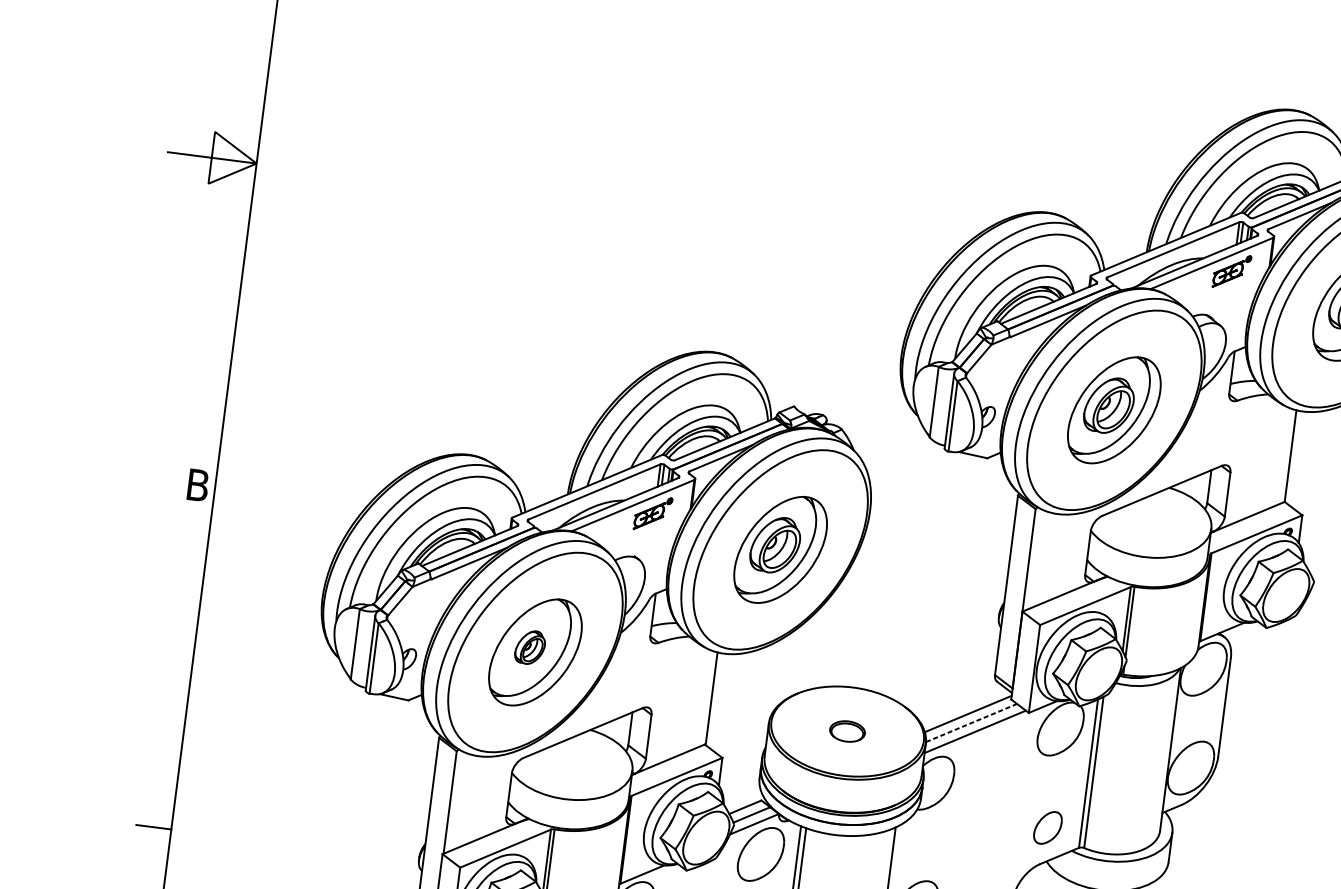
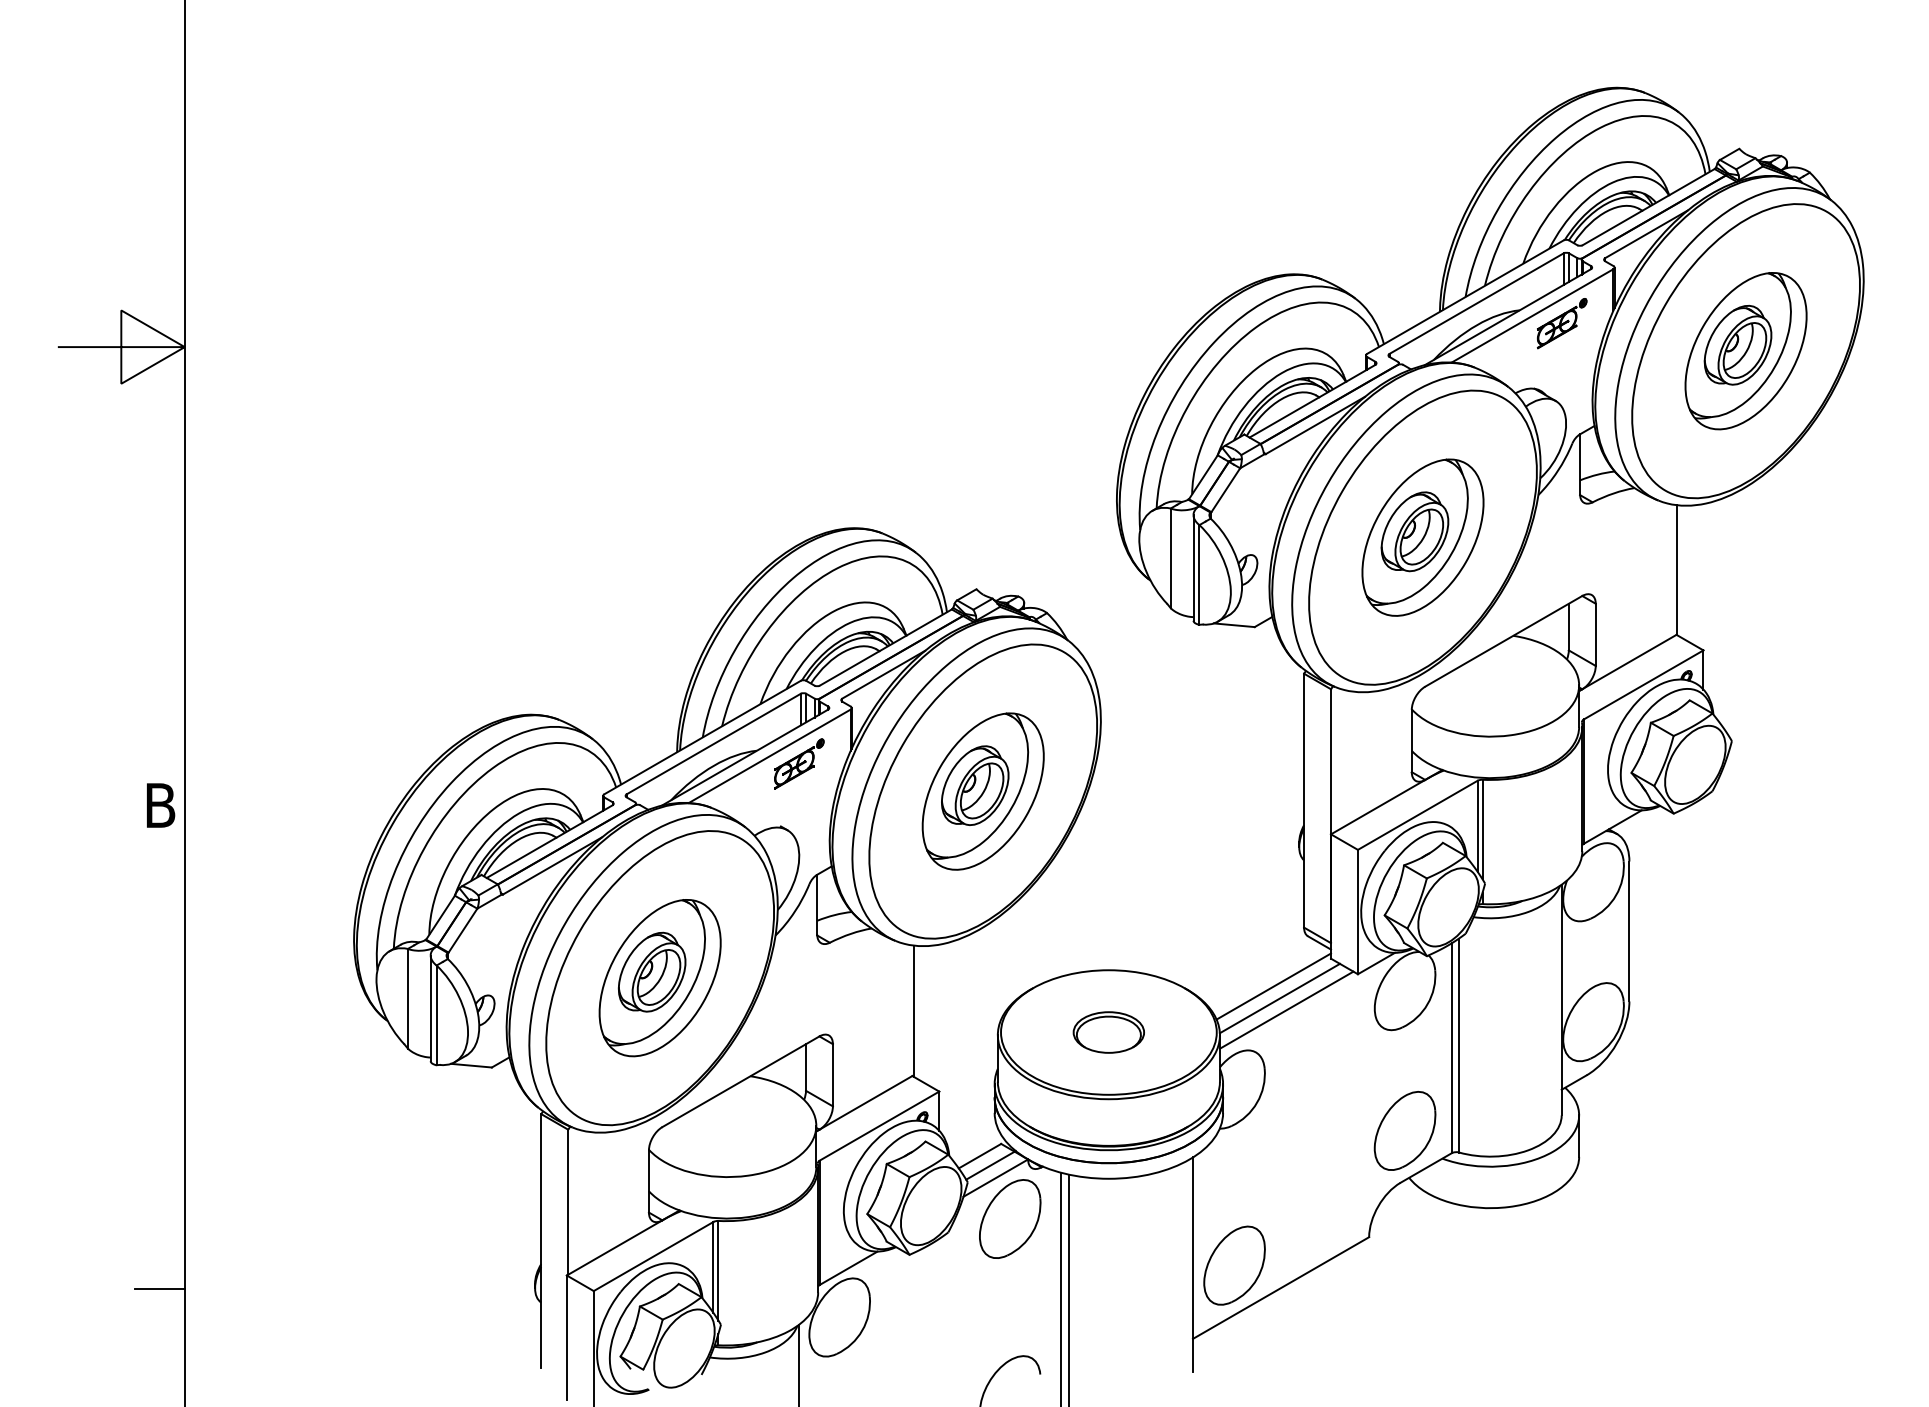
part: (529, 647) -> (651, 971), size x1.67
line: (971, 723) -> (1280, 998), dashed -> solid
part: (847, 731) -> (1108, 1032), size x1.43
part: (1047, 827) -> (1404, 1130), size x1.67

